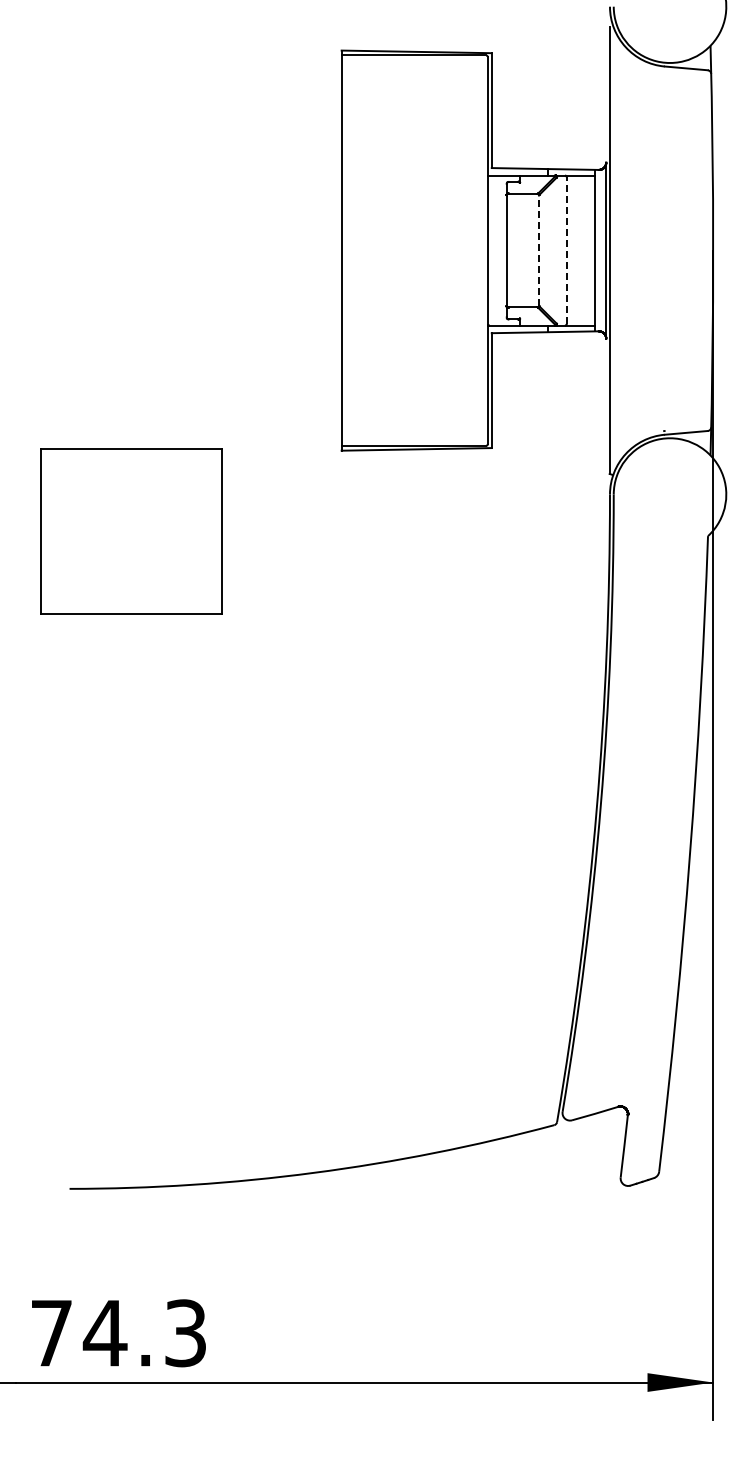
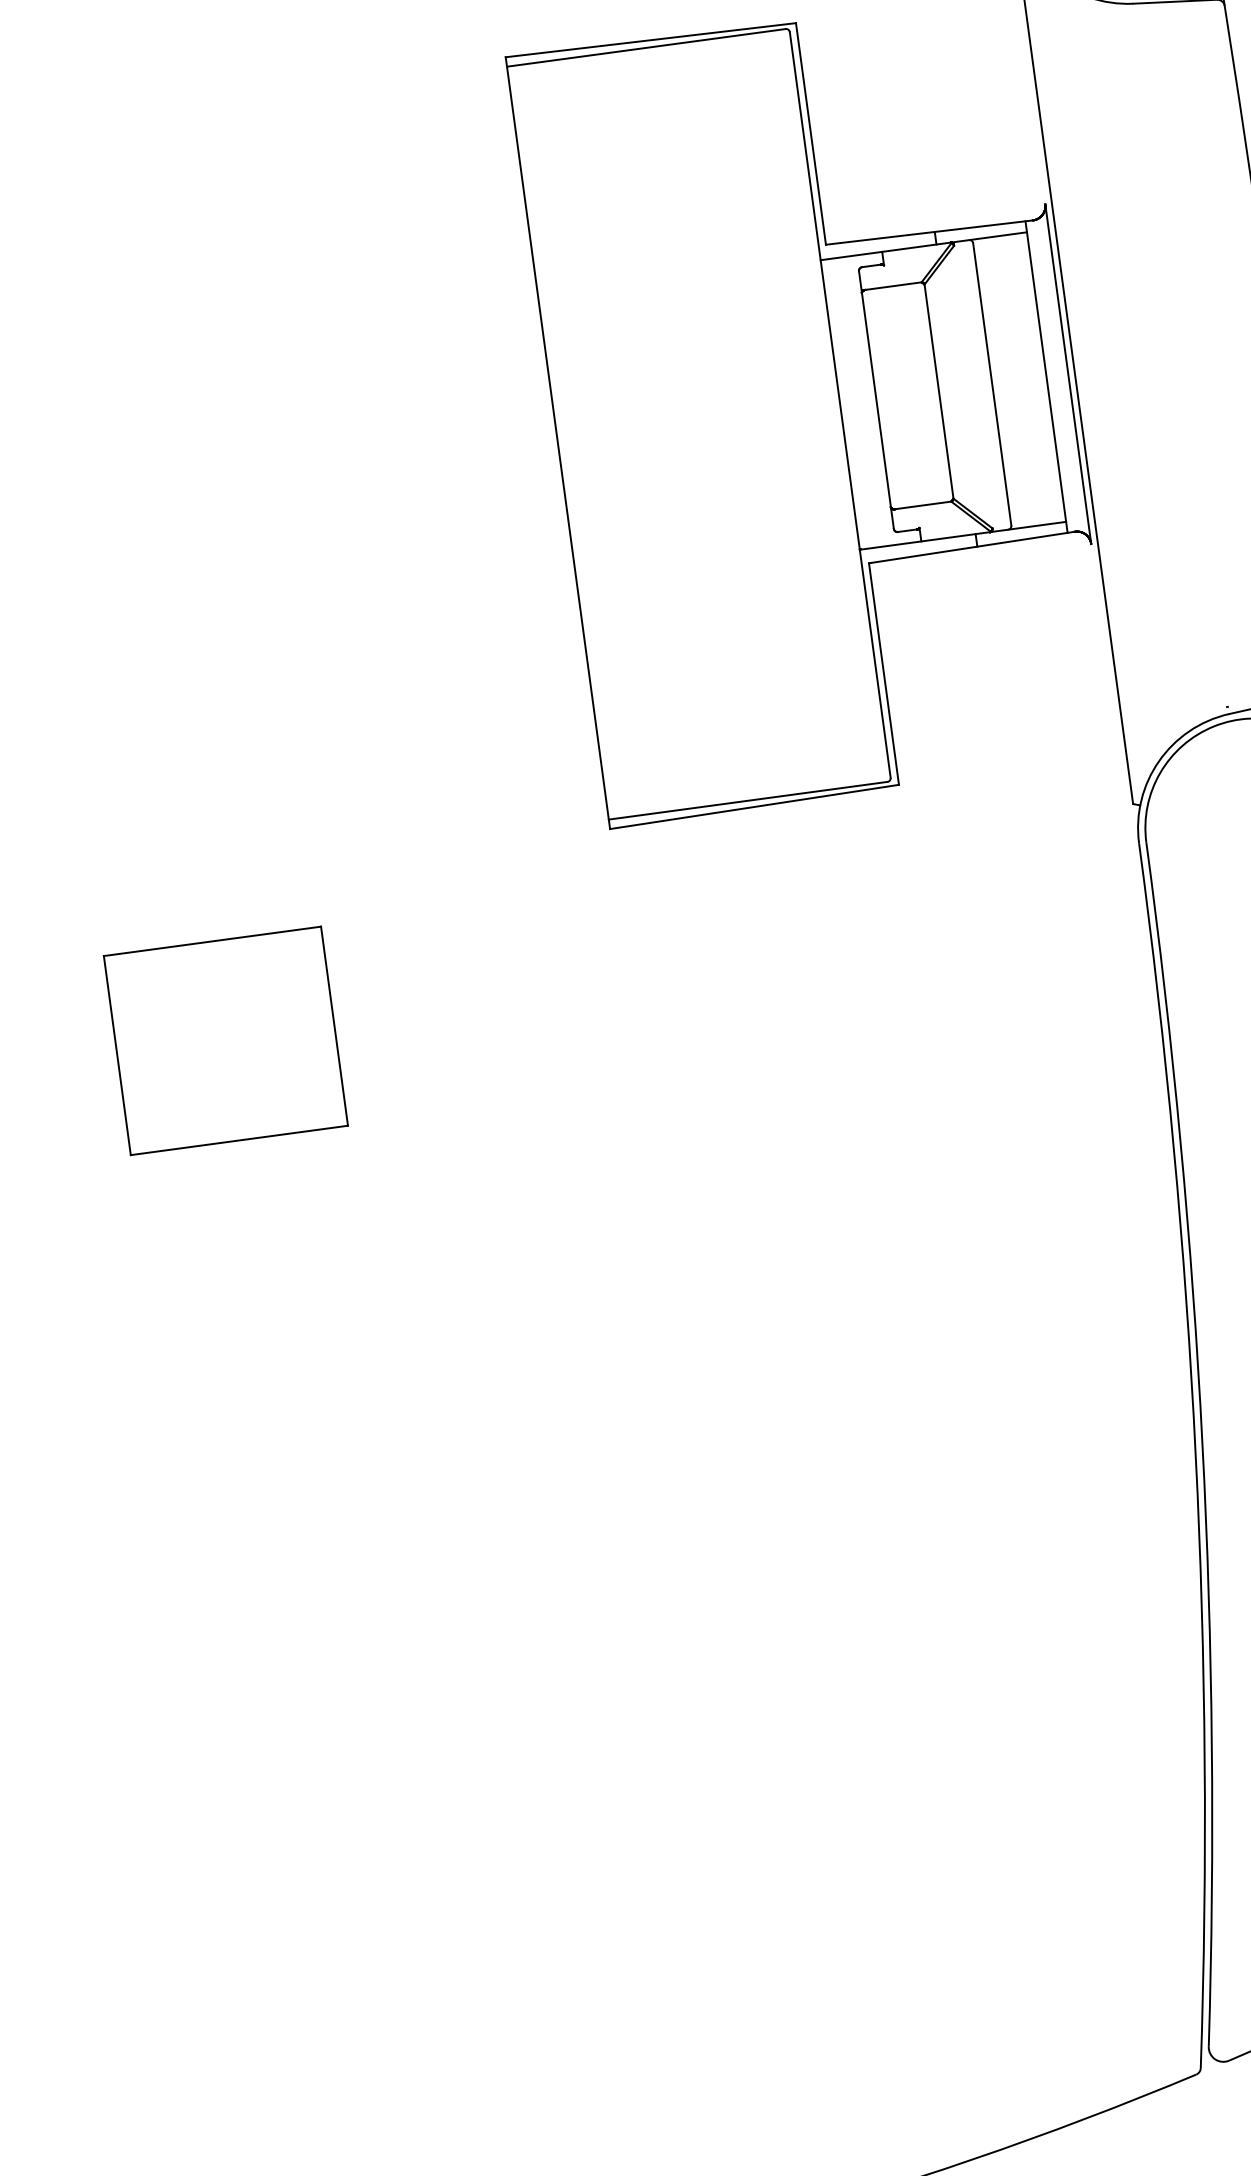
line: (539, 250) -> (939, 391), dashed -> solid
line: (566, 250) -> (991, 384), dashed -> solid
part: (131, 532) -> (226, 1041), size x0.62

